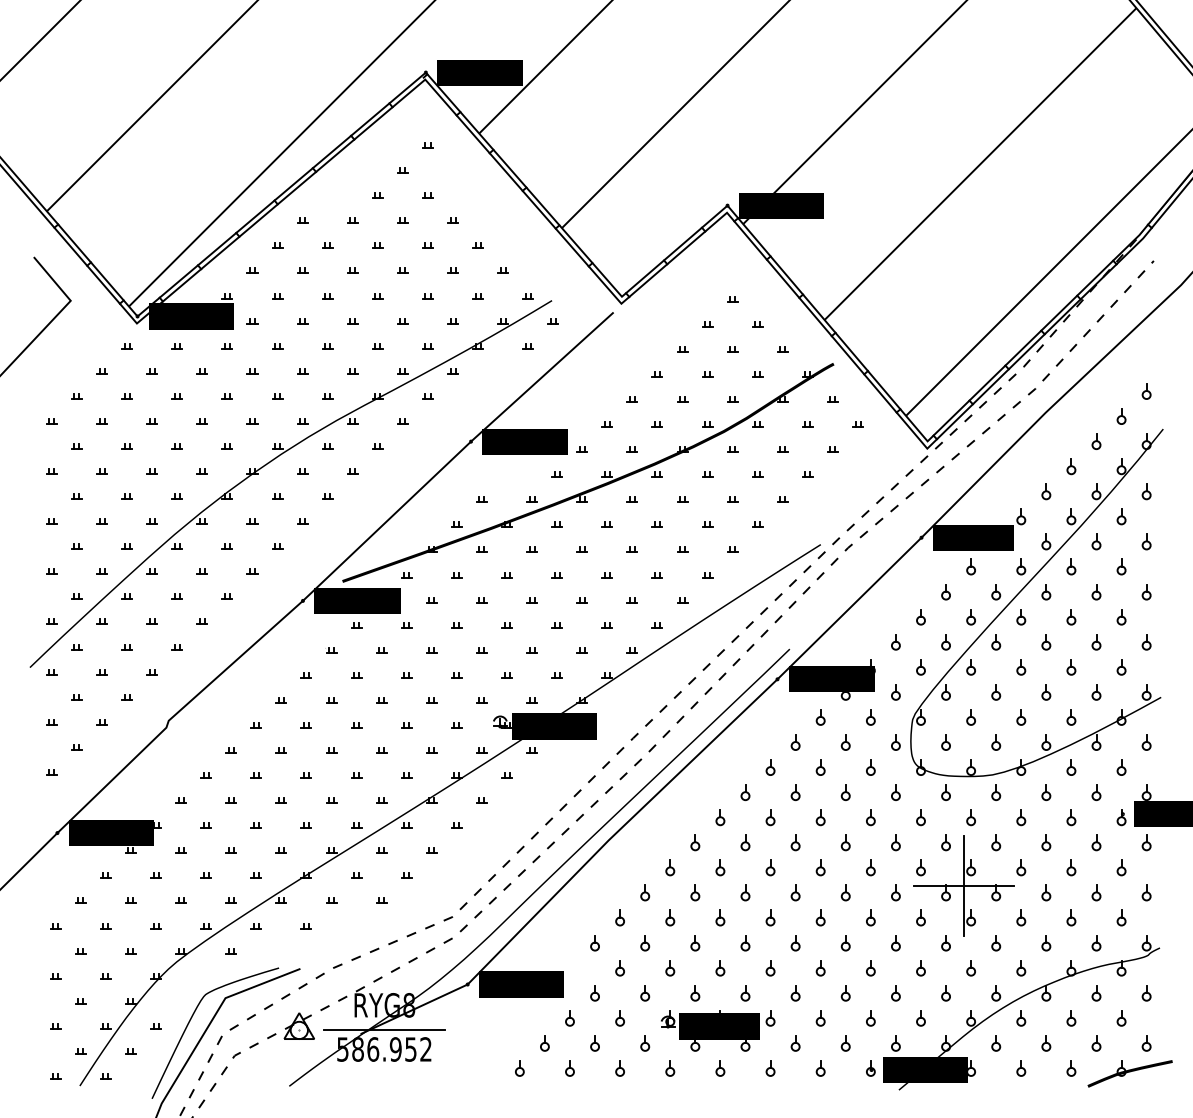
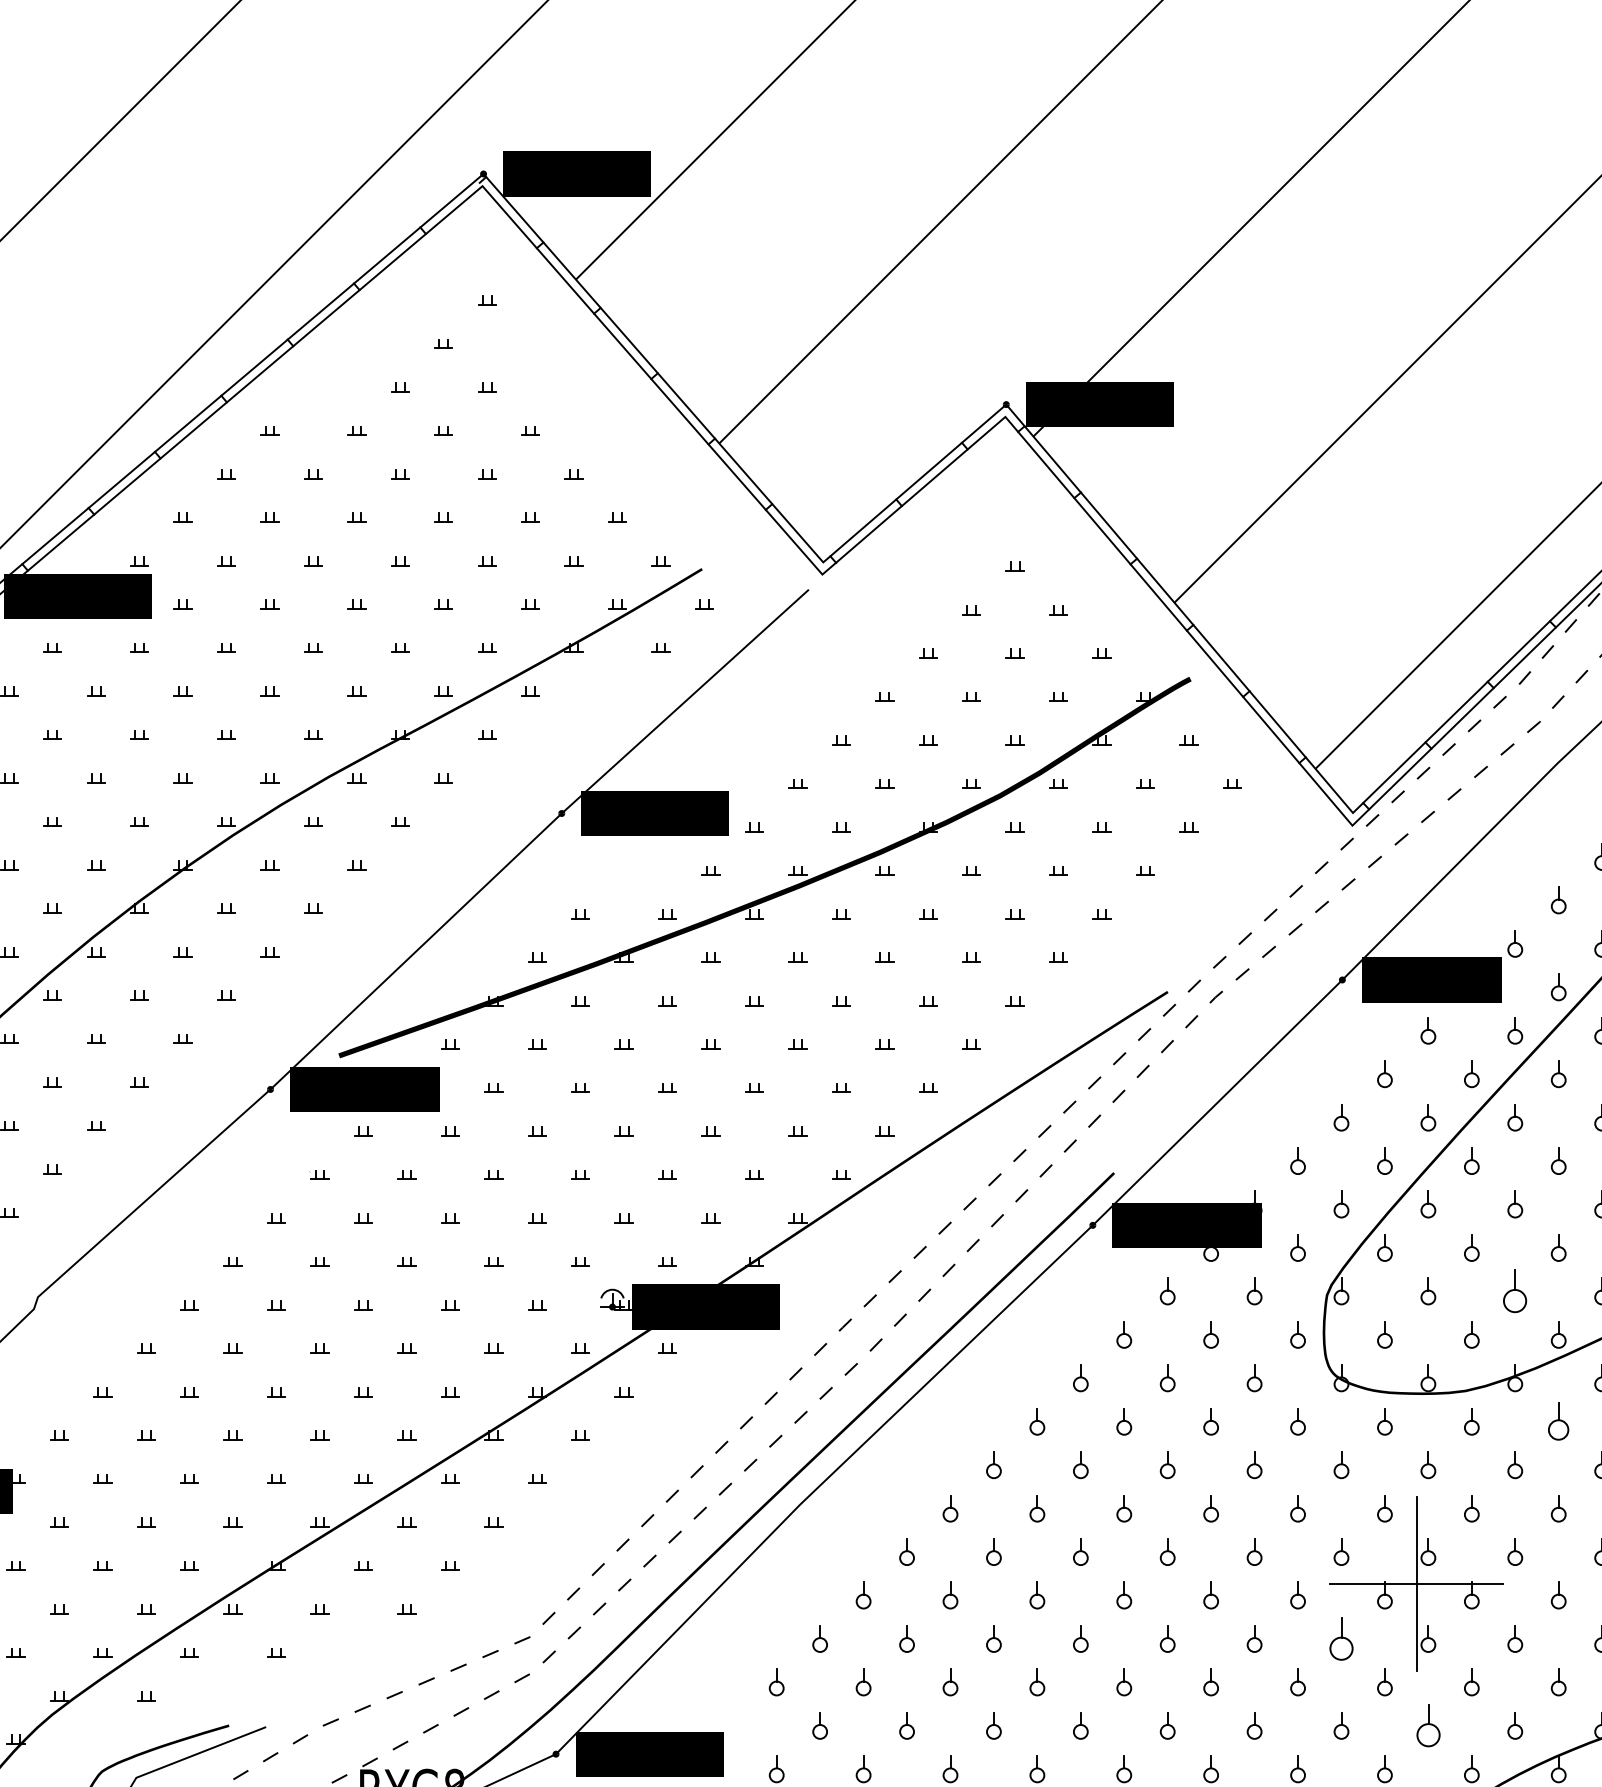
part: (1021, 717) -> (1515, 1291), size x1.6
part: (1046, 792) -> (1558, 1421), size x1.4
part: (920, 917) -> (1340, 1638), size x1.6
part: (970, 968) -> (1427, 1726), size x1.6

